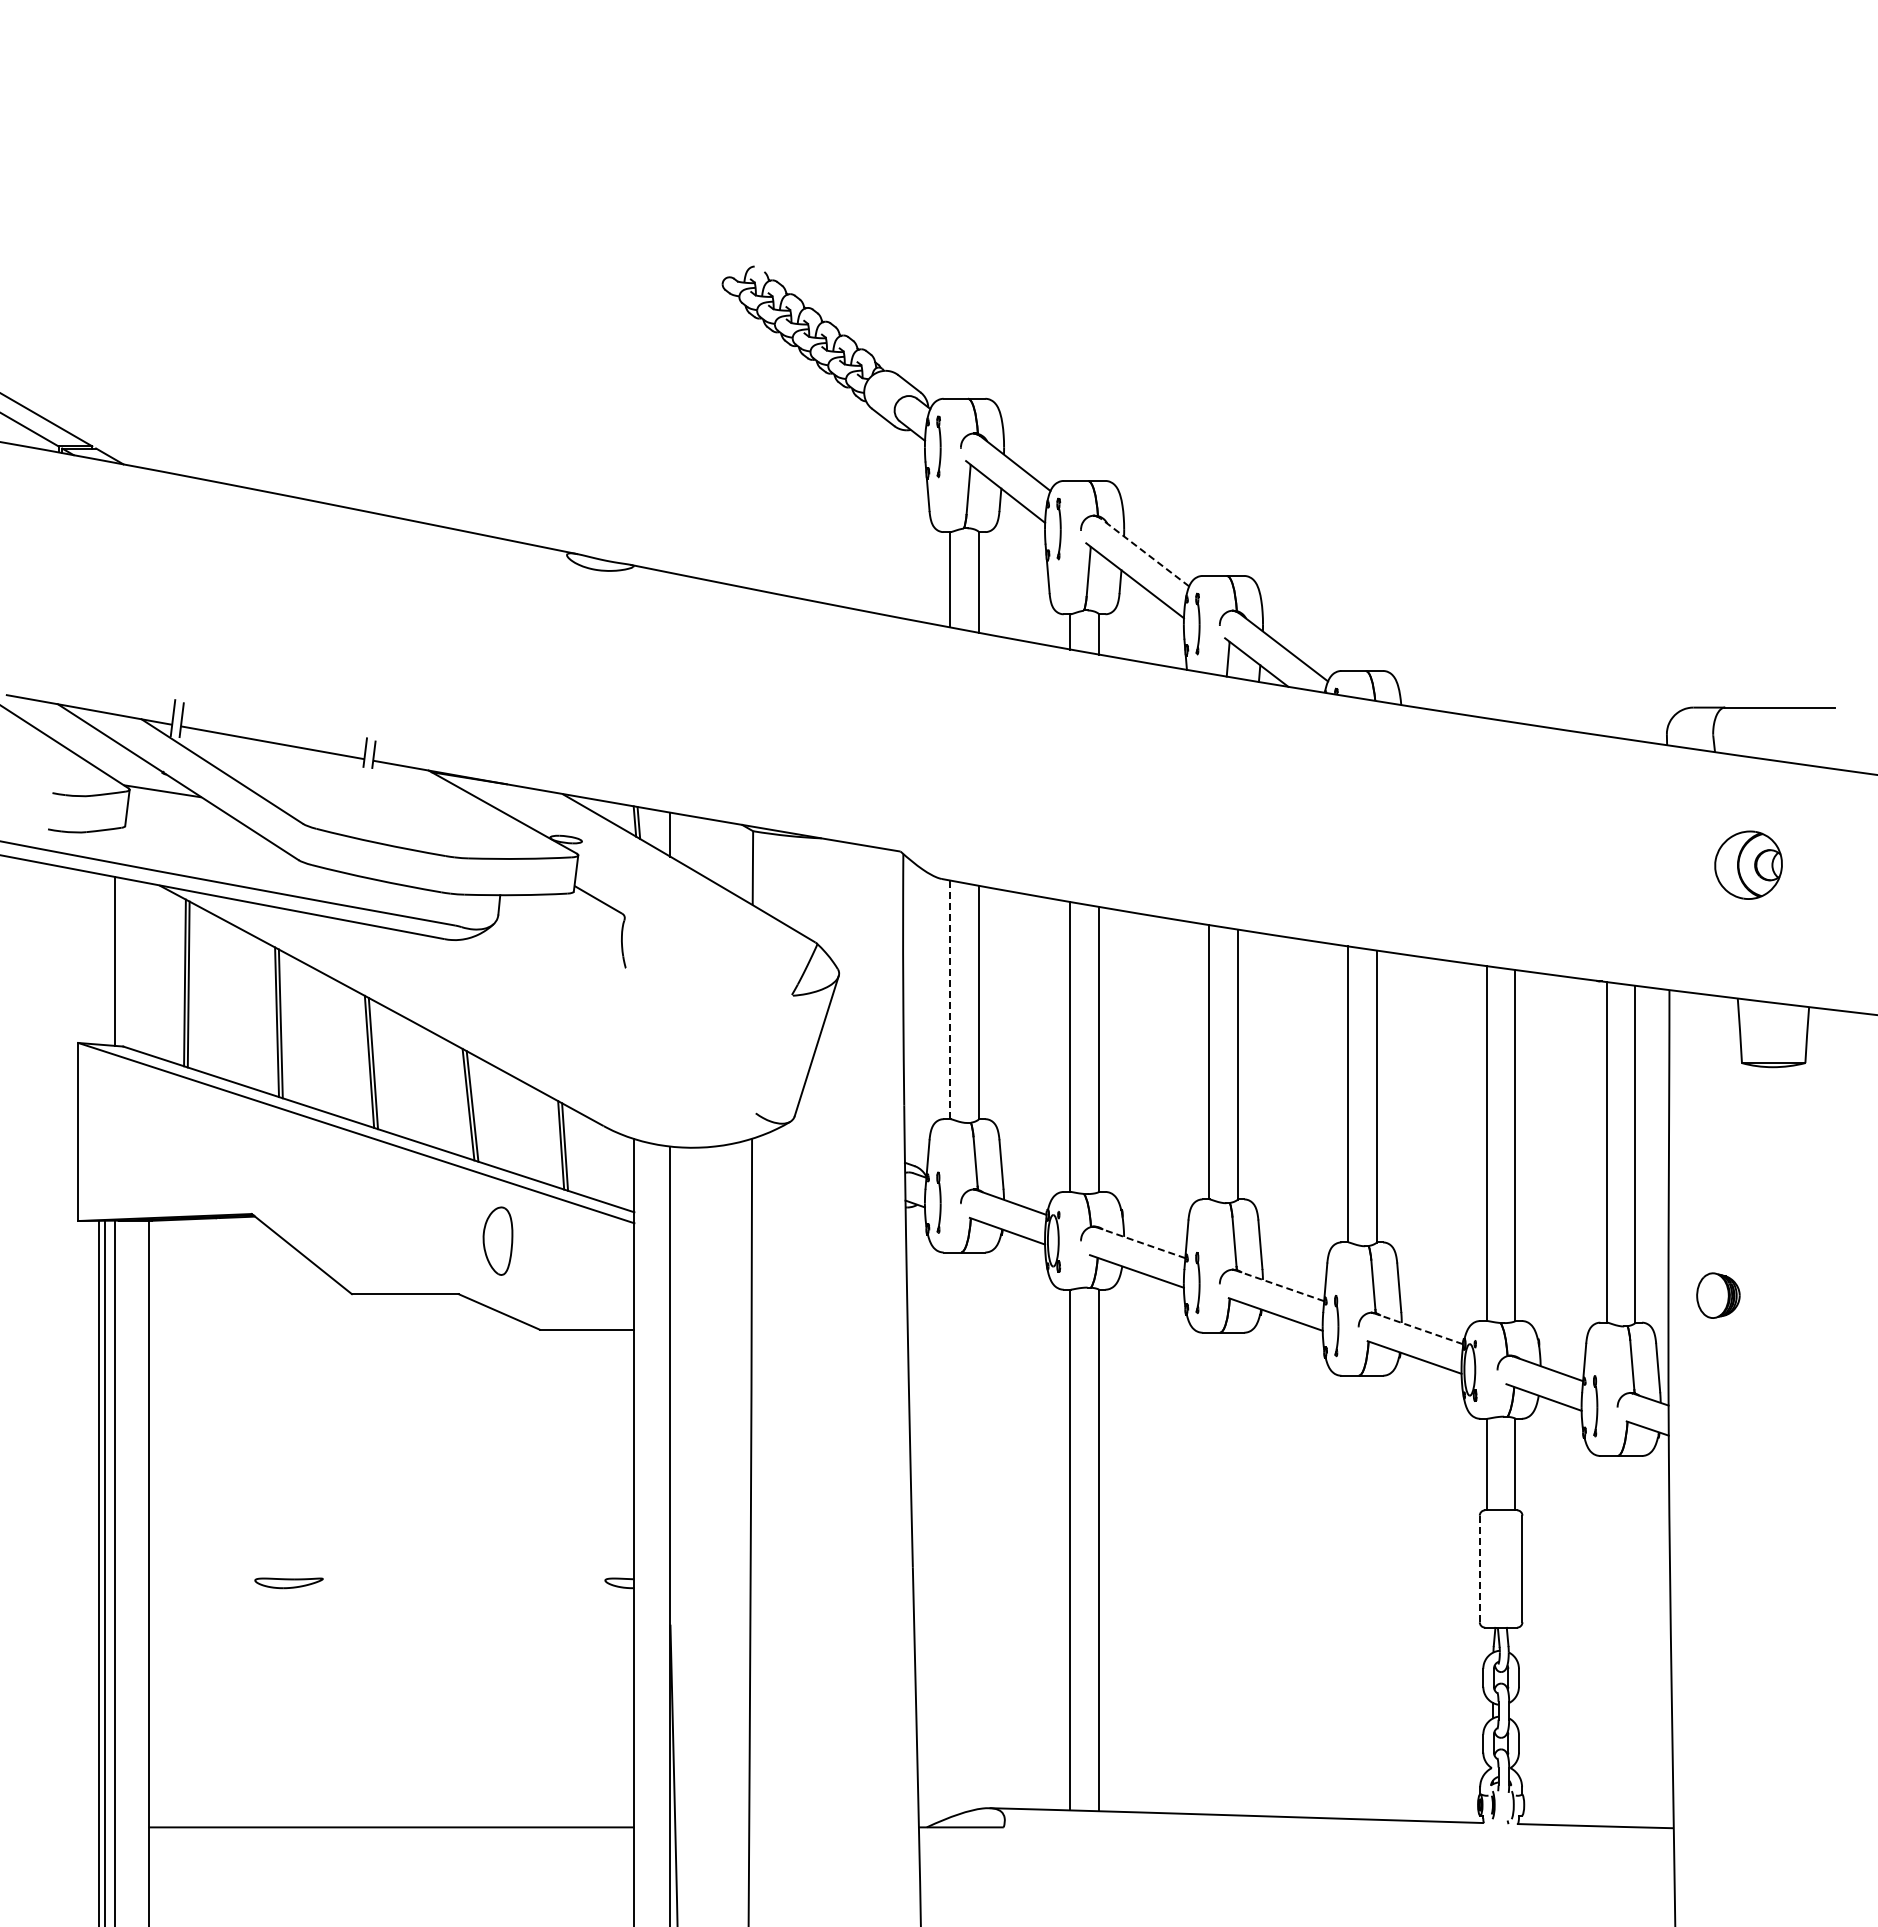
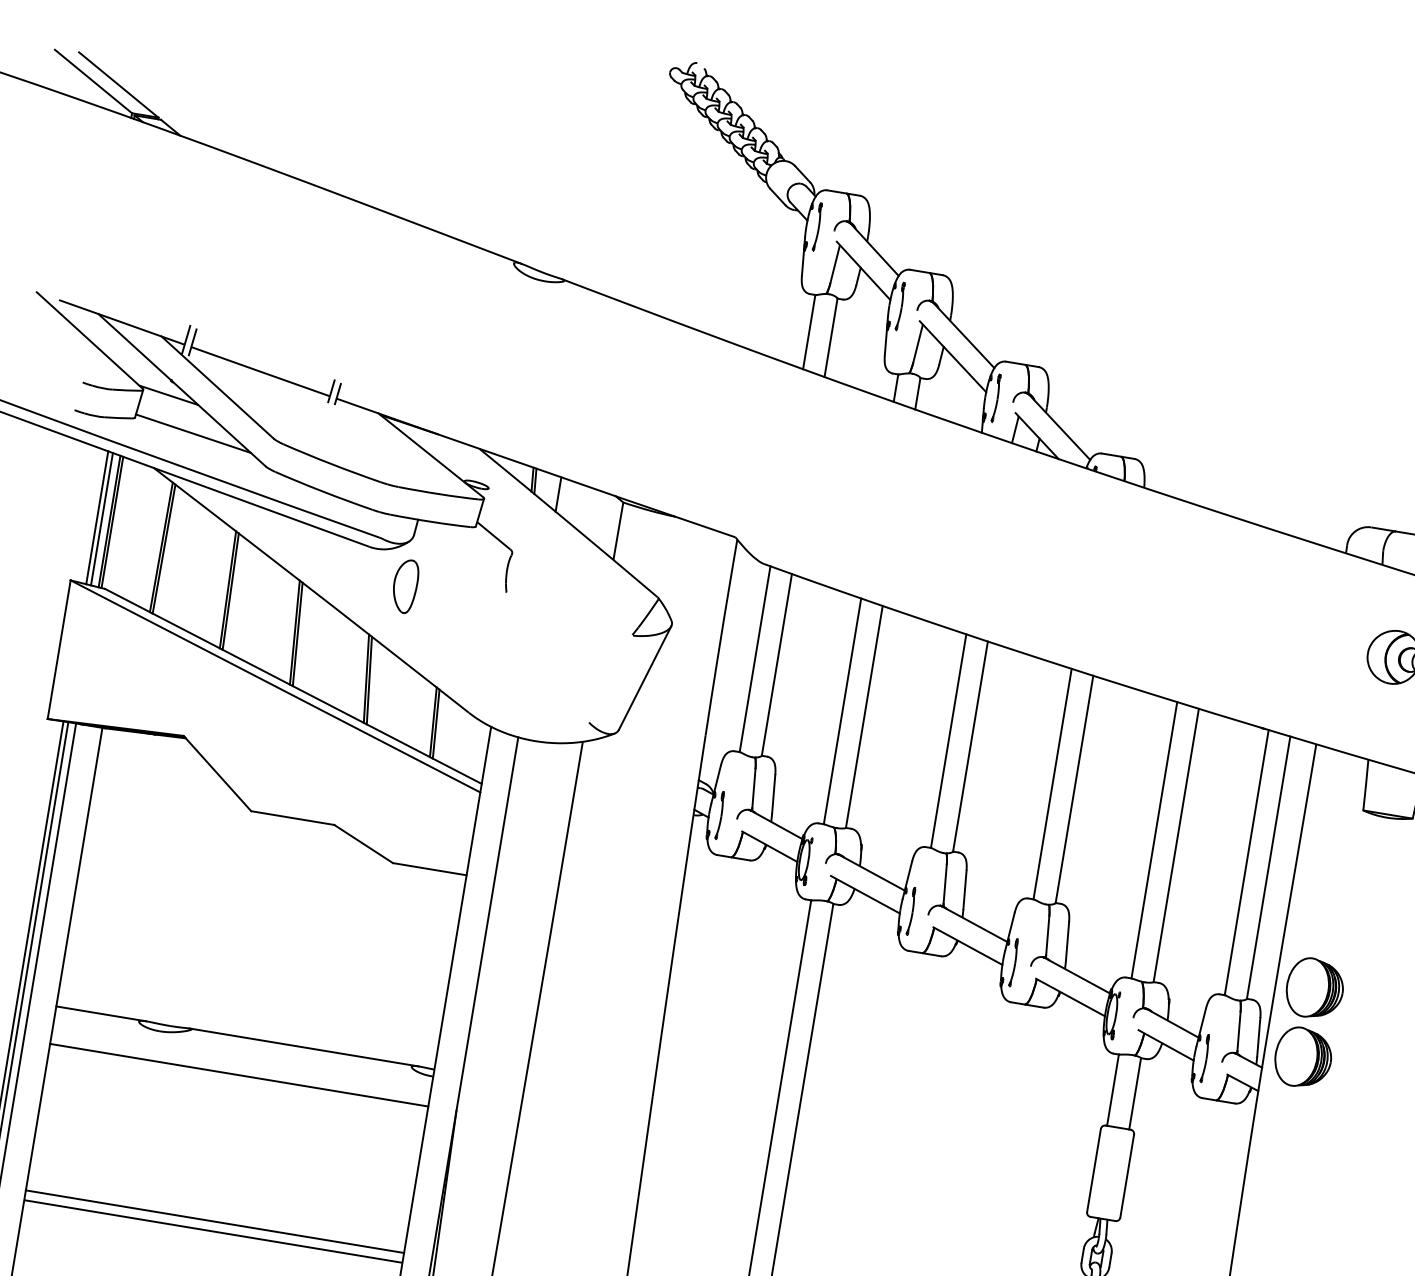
line: (1144, 552) -> (963, 335), dashed -> solid
line: (201, 834) -> (193, 433), added
line: (98, 958) -> (97, 517), added
line: (104, 960) -> (101, 519), added
line: (118, 961) -> (112, 522), added
line: (950, 1000) -> (755, 659), dashed -> solid
part: (497, 1240) -> (405, 585), moved
line: (1141, 1242) -> (872, 872), dashed -> solid
line: (1279, 1285) -> (974, 924), dashed -> solid
part: (1718, 1295) -> (1315, 988), size x1.67
line: (1418, 1328) -> (1077, 975), dashed -> solid
part: (1718, 1384) -> (1303, 1057), added
line: (1479, 1568) -> (1093, 1170), dashed -> solid
line: (205, 1578) -> (100, 1013), added
line: (466, 1578) -> (303, 1047), added
line: (391, 1626) -> (239, 1075), added
line: (391, 1814) -> (215, 1221), added

